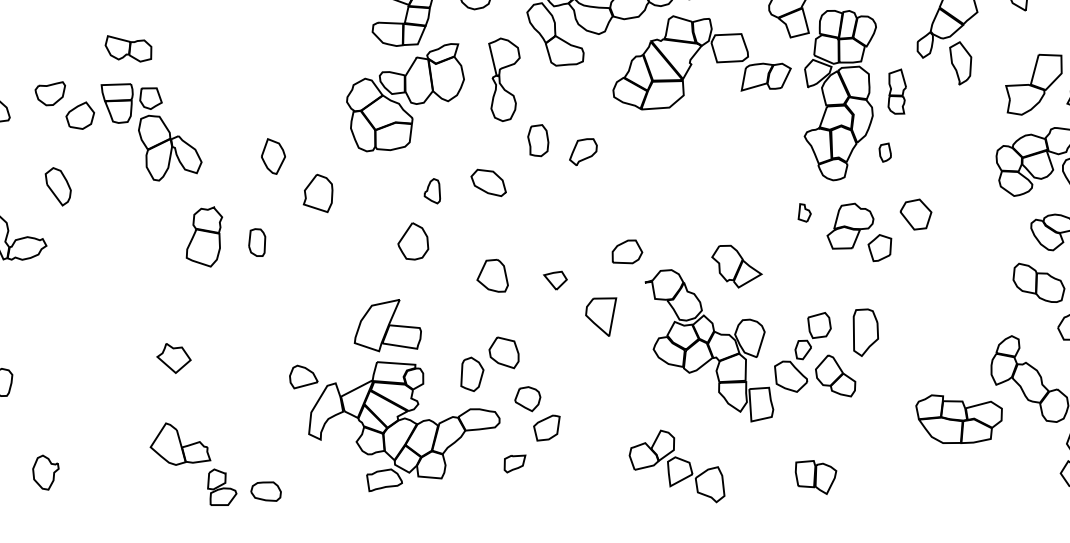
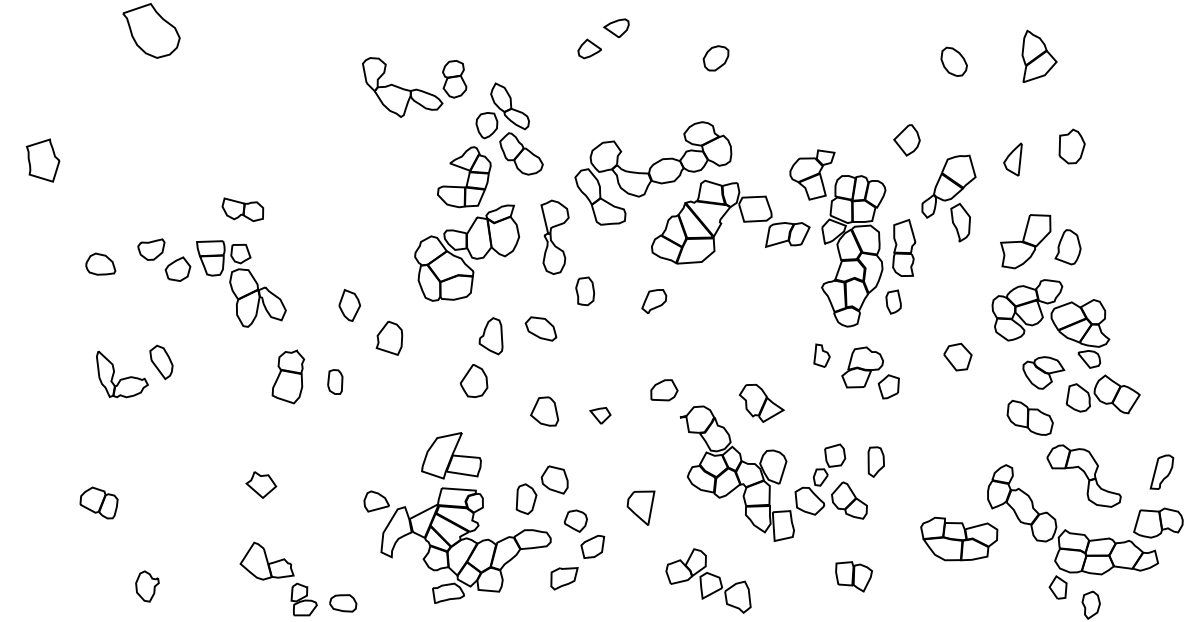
part: (128, 48) -> (242, 209), moved
part: (897, 91) -> (904, 247), size x1.43
part: (583, 152) -> (654, 301), moved
part: (885, 152) -> (893, 301), size x1.43
part: (58, 186) -> (161, 362), moved
part: (431, 191) -> (490, 336), size x1.67
part: (804, 212) -> (821, 355), size x1.43
part: (915, 213) -> (957, 356), moved
part: (600, 316) -> (640, 507), moved
part: (864, 332) -> (875, 461), size x0.71
part: (515, 463) -> (564, 578), size x1.43
part: (815, 477) -> (853, 576), moved

